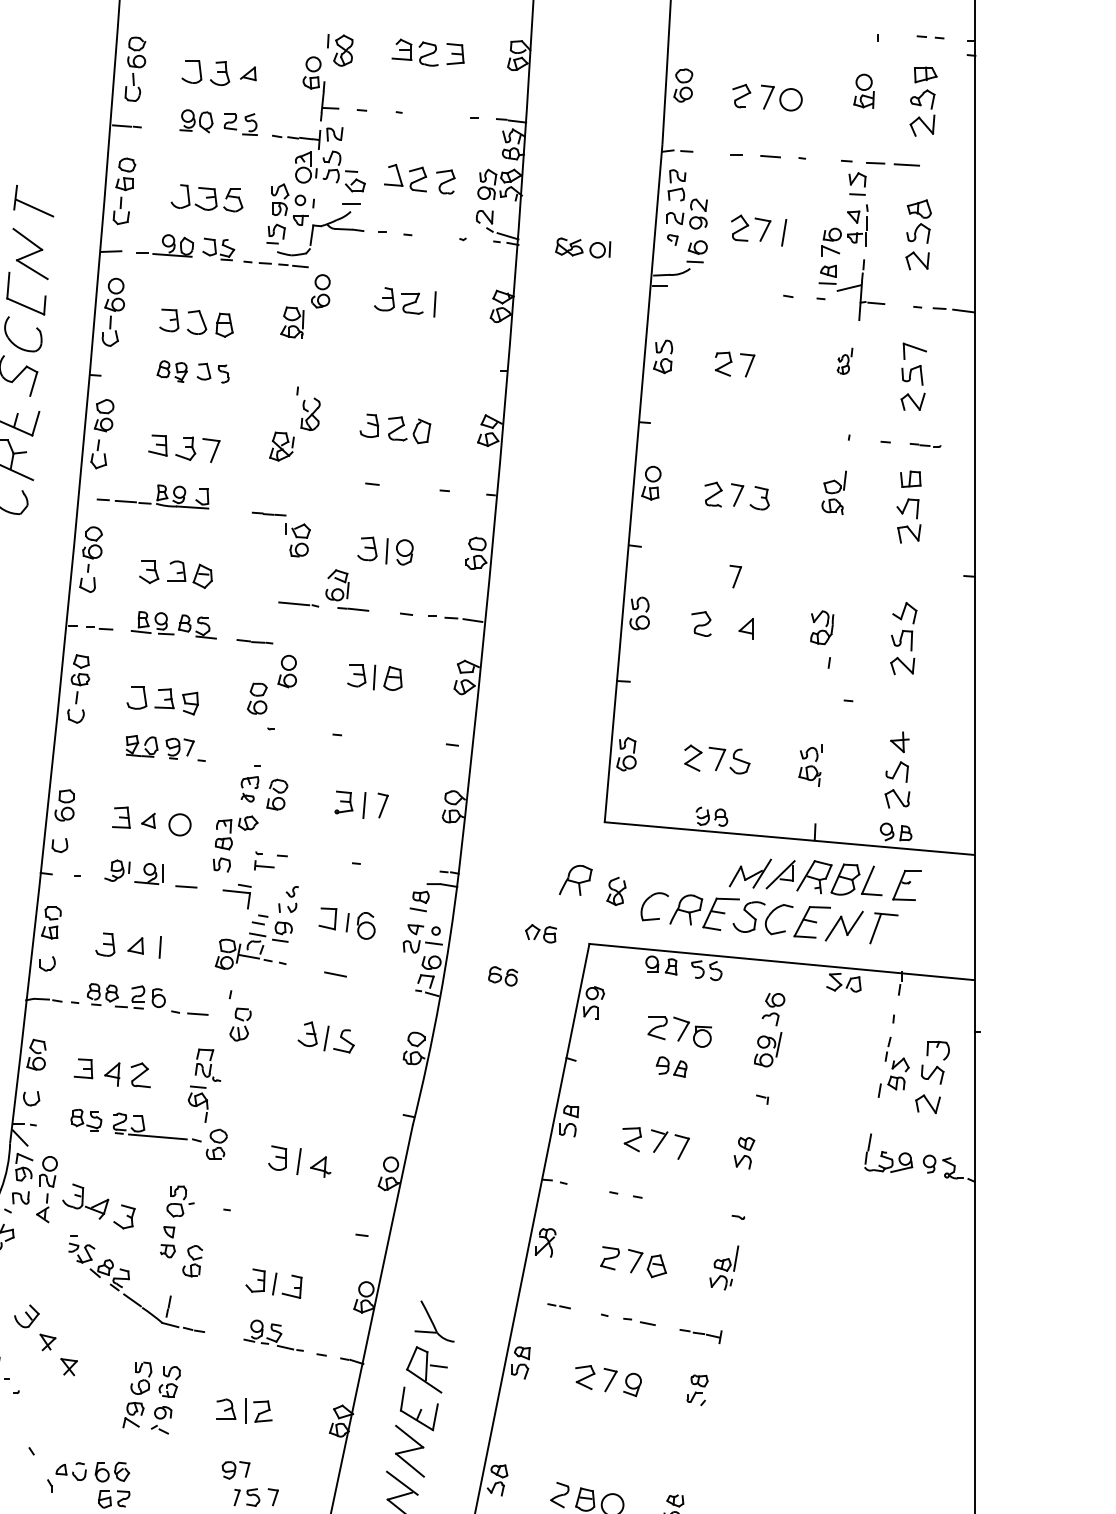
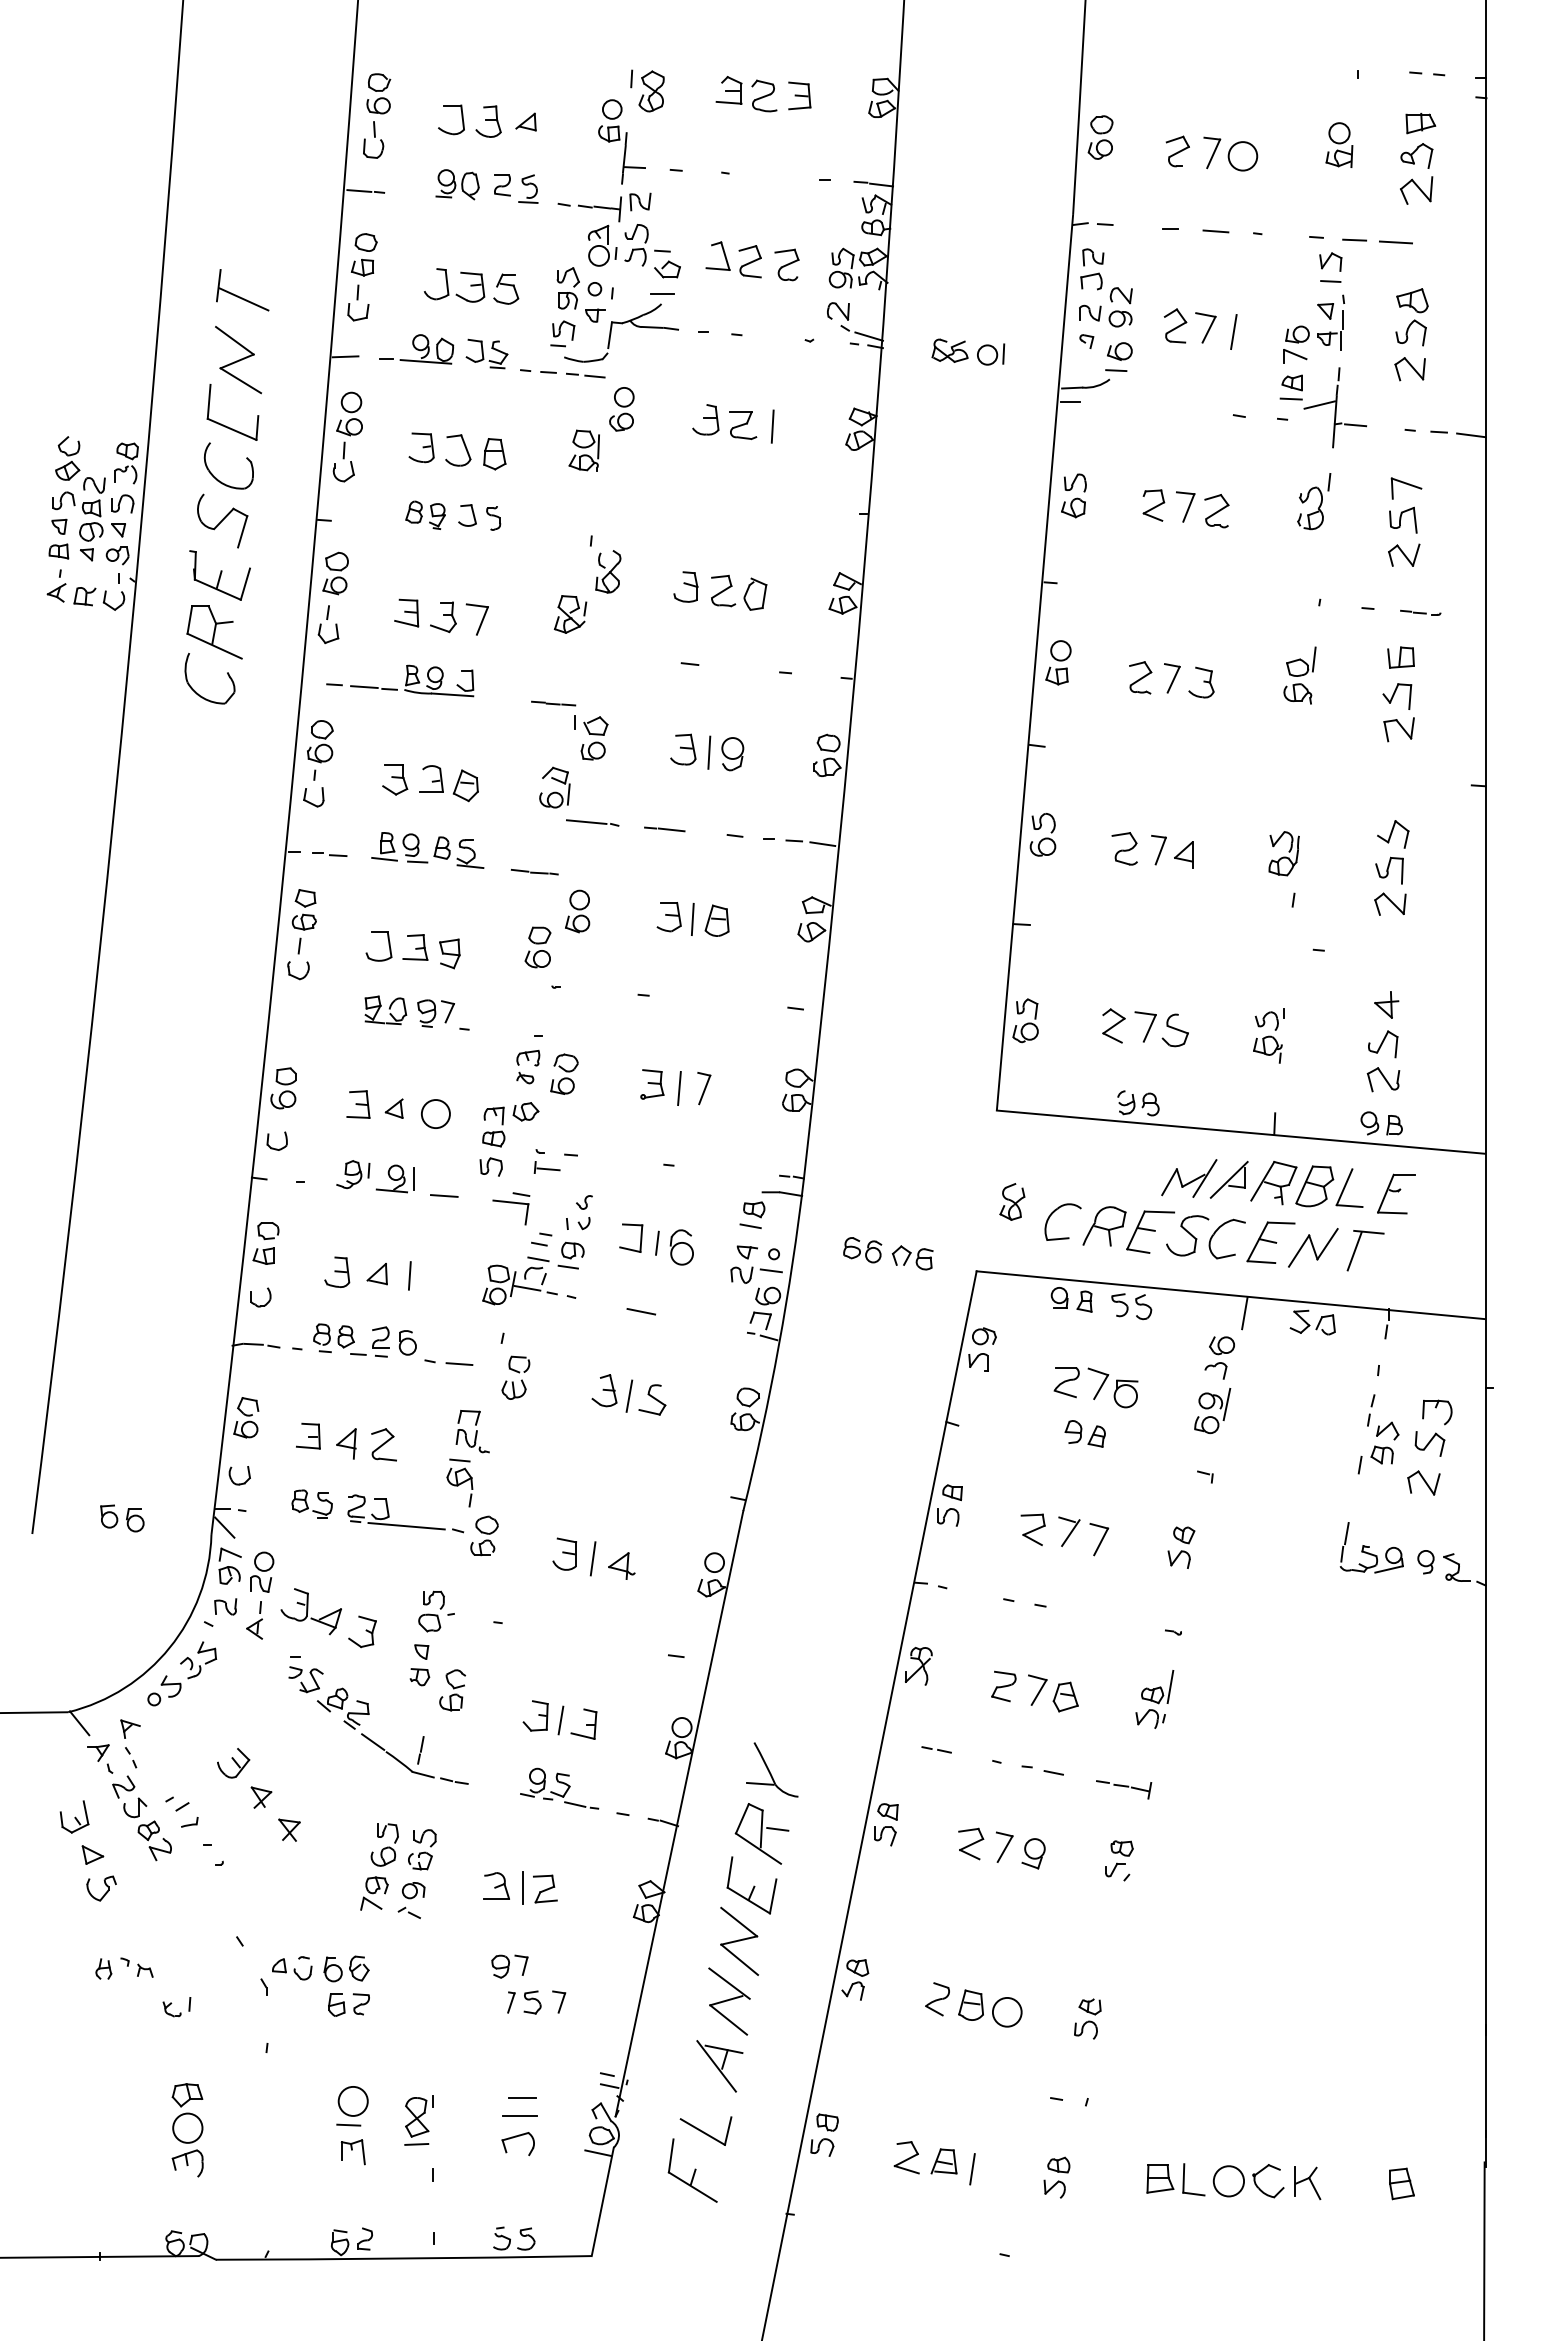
part: (845, 361) -> (1314, 501), size x1.67
part: (771, 368) -> (1216, 511), added
part: (735, 576) -> (1158, 850), moved
part: (337, 585) -> (554, 787), moved
part: (575, 880) -> (958, 1187), removed
line: (792, 975) -> (1244, 1313), added
part: (503, 976) -> (862, 1250), moved

